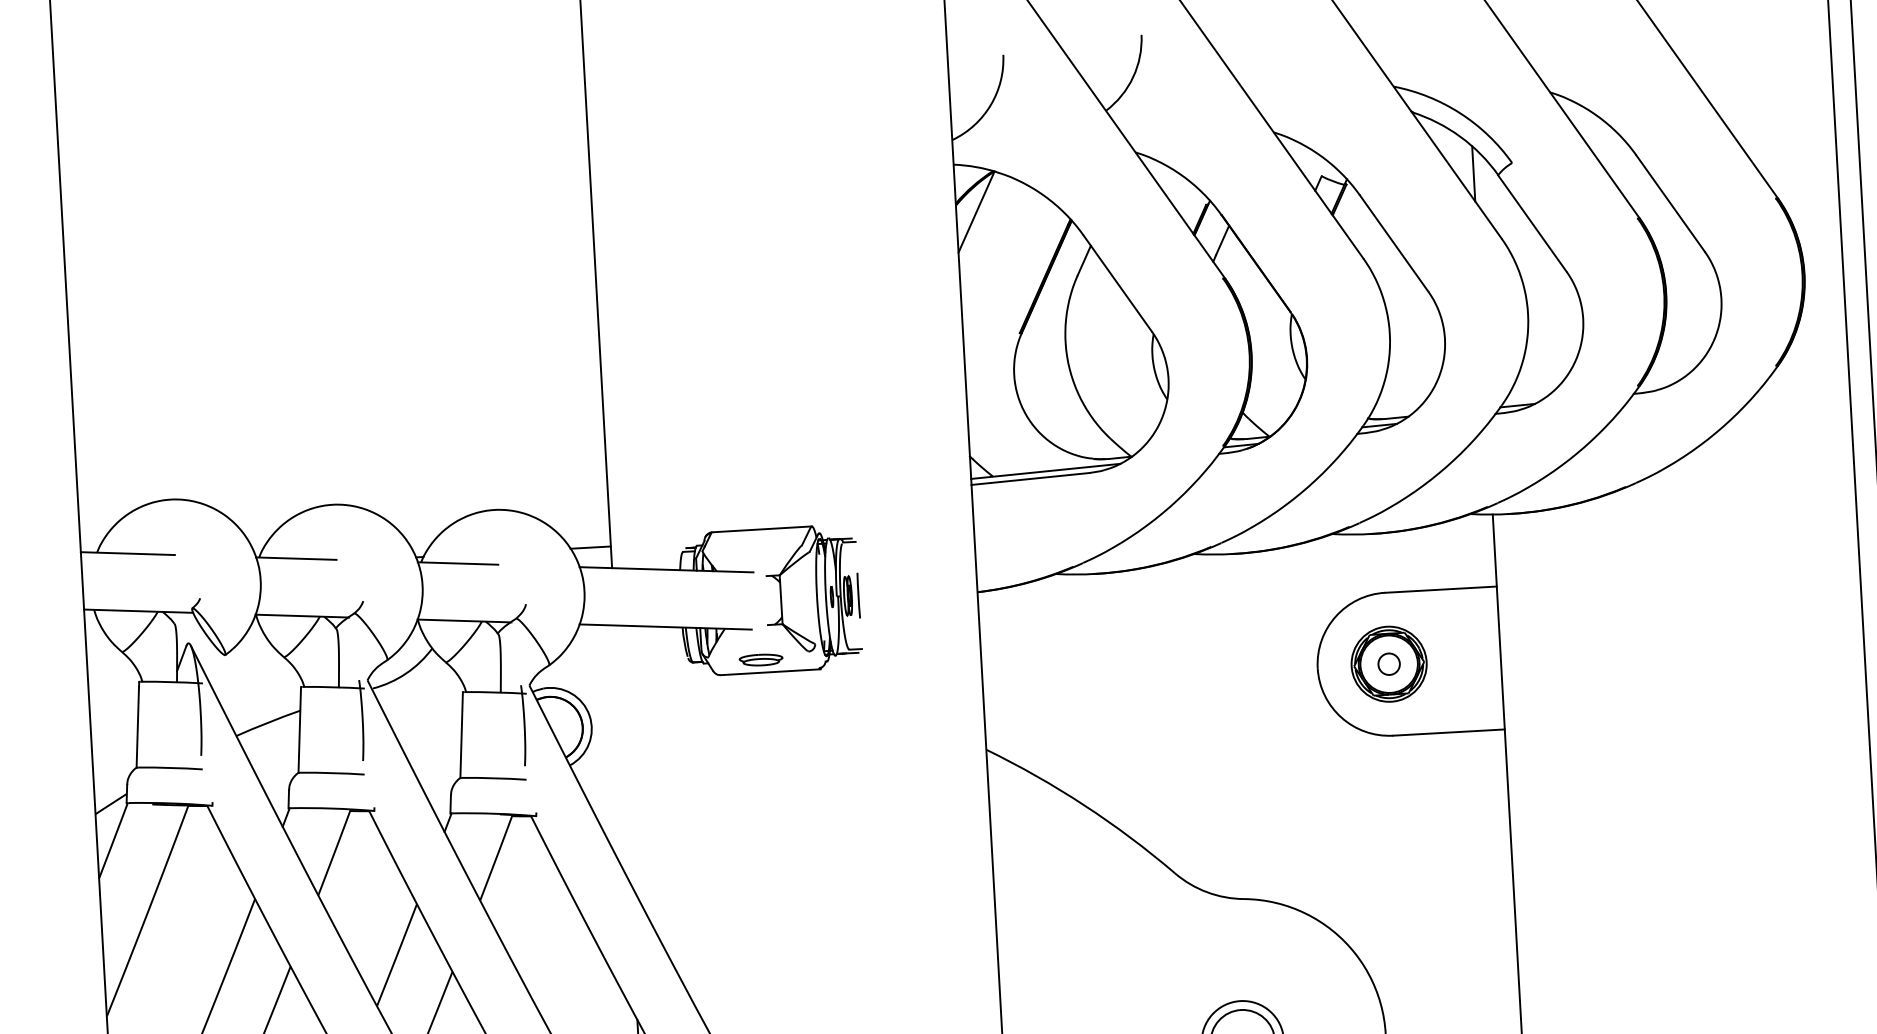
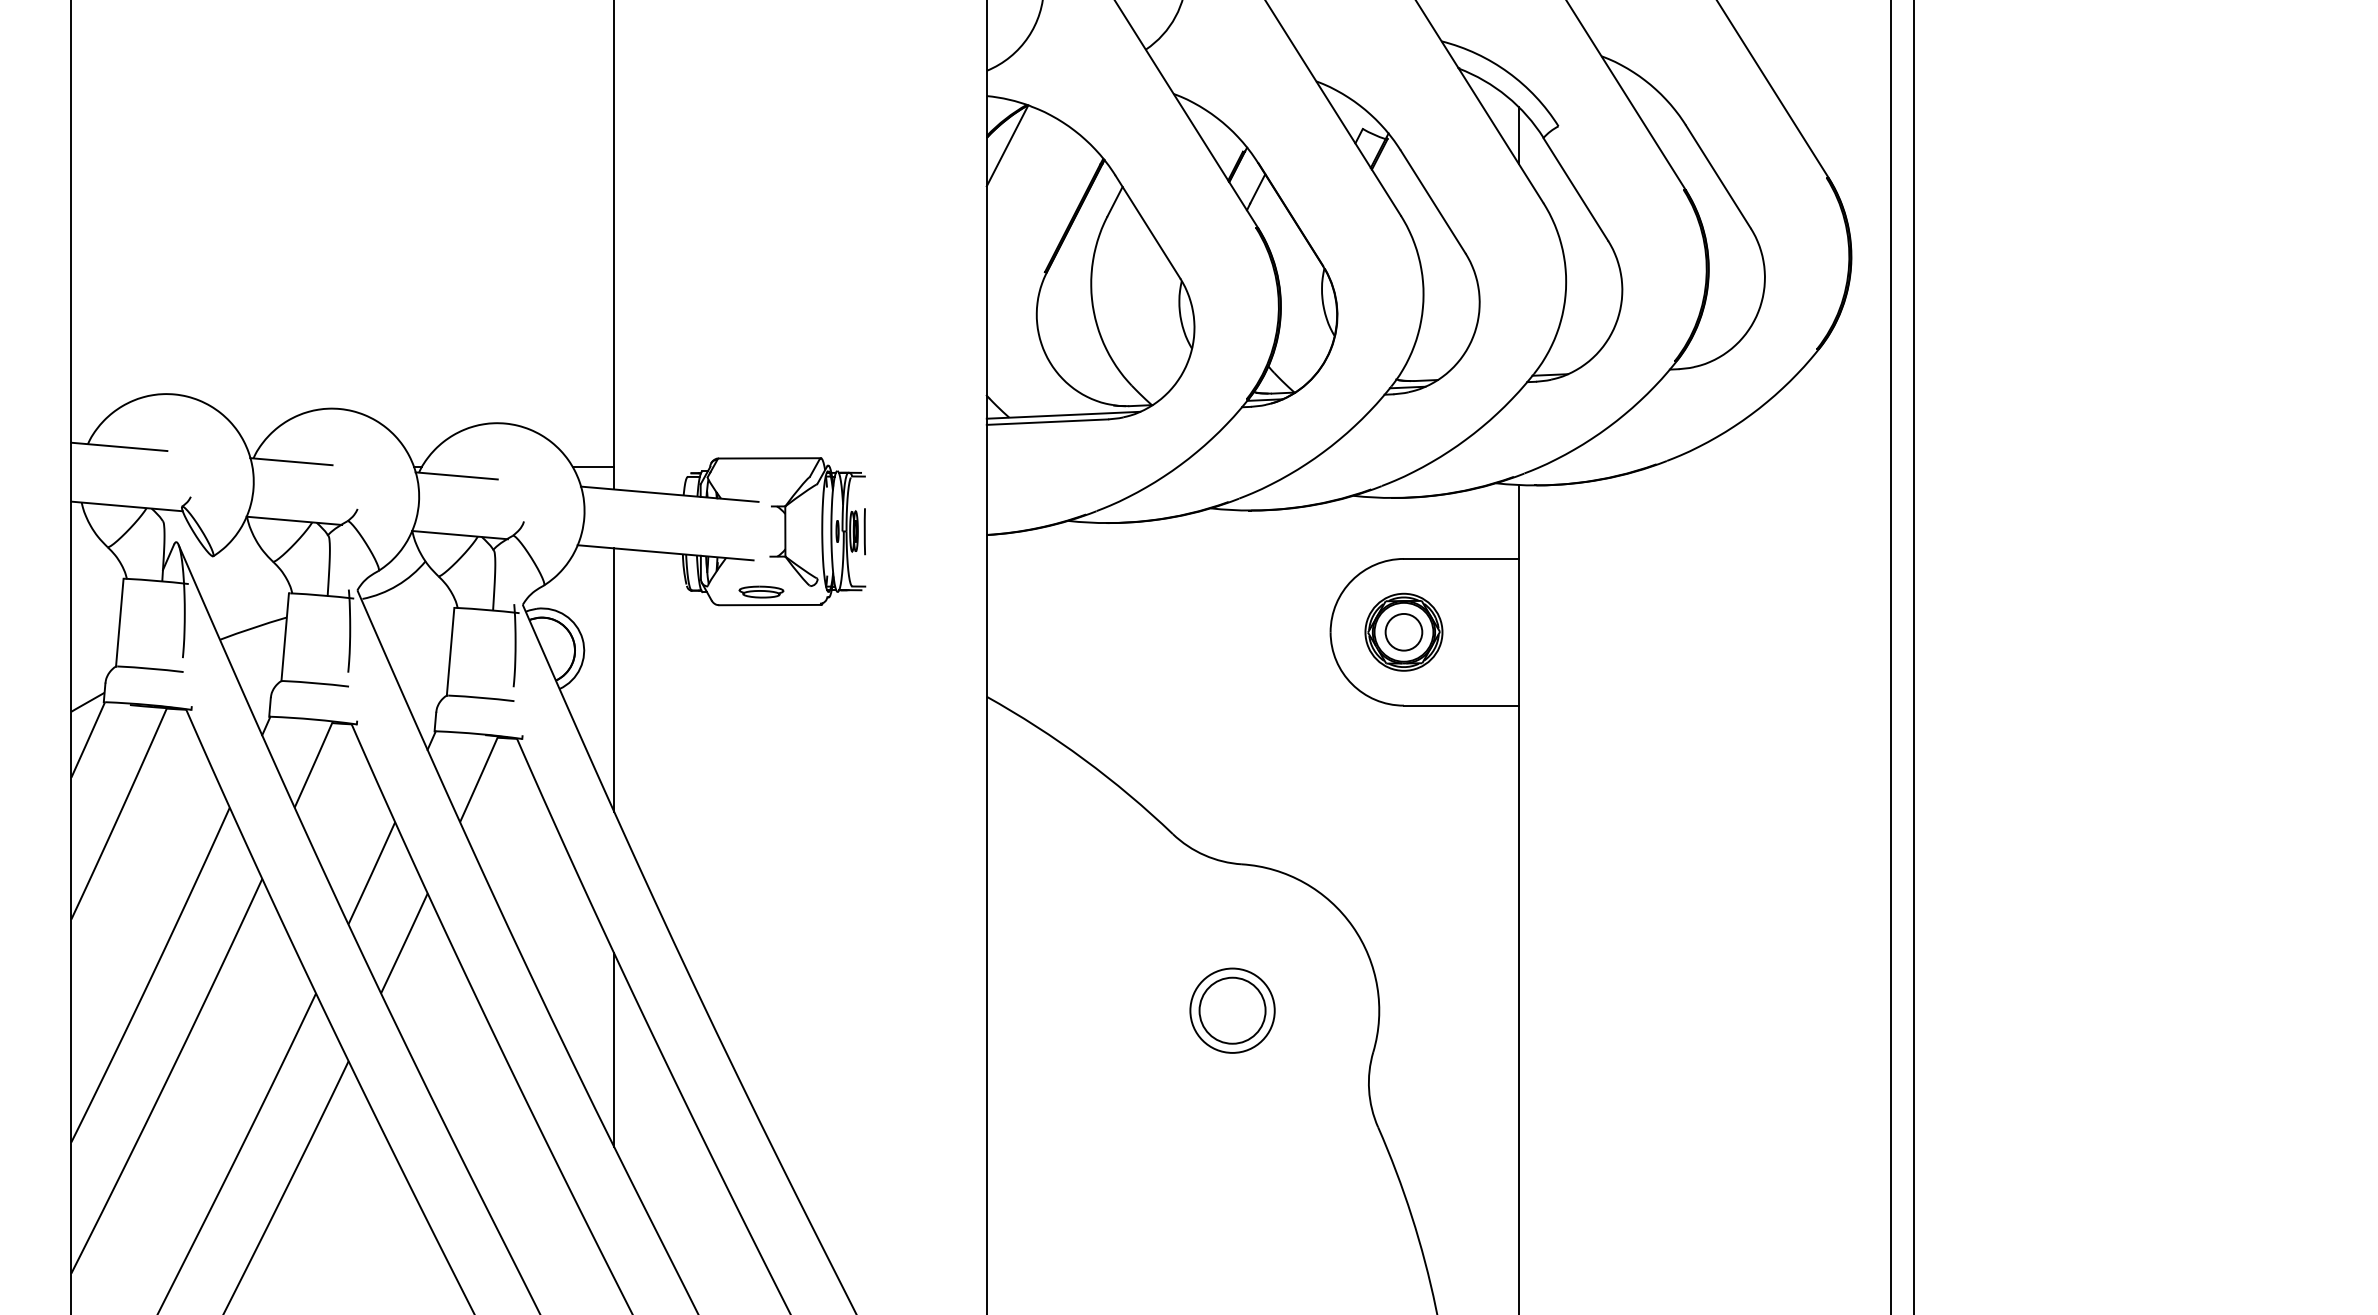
circle: (1388, 663) -> (1403, 631), size x1.67
line: (622, 753) -> (614, 679), added

